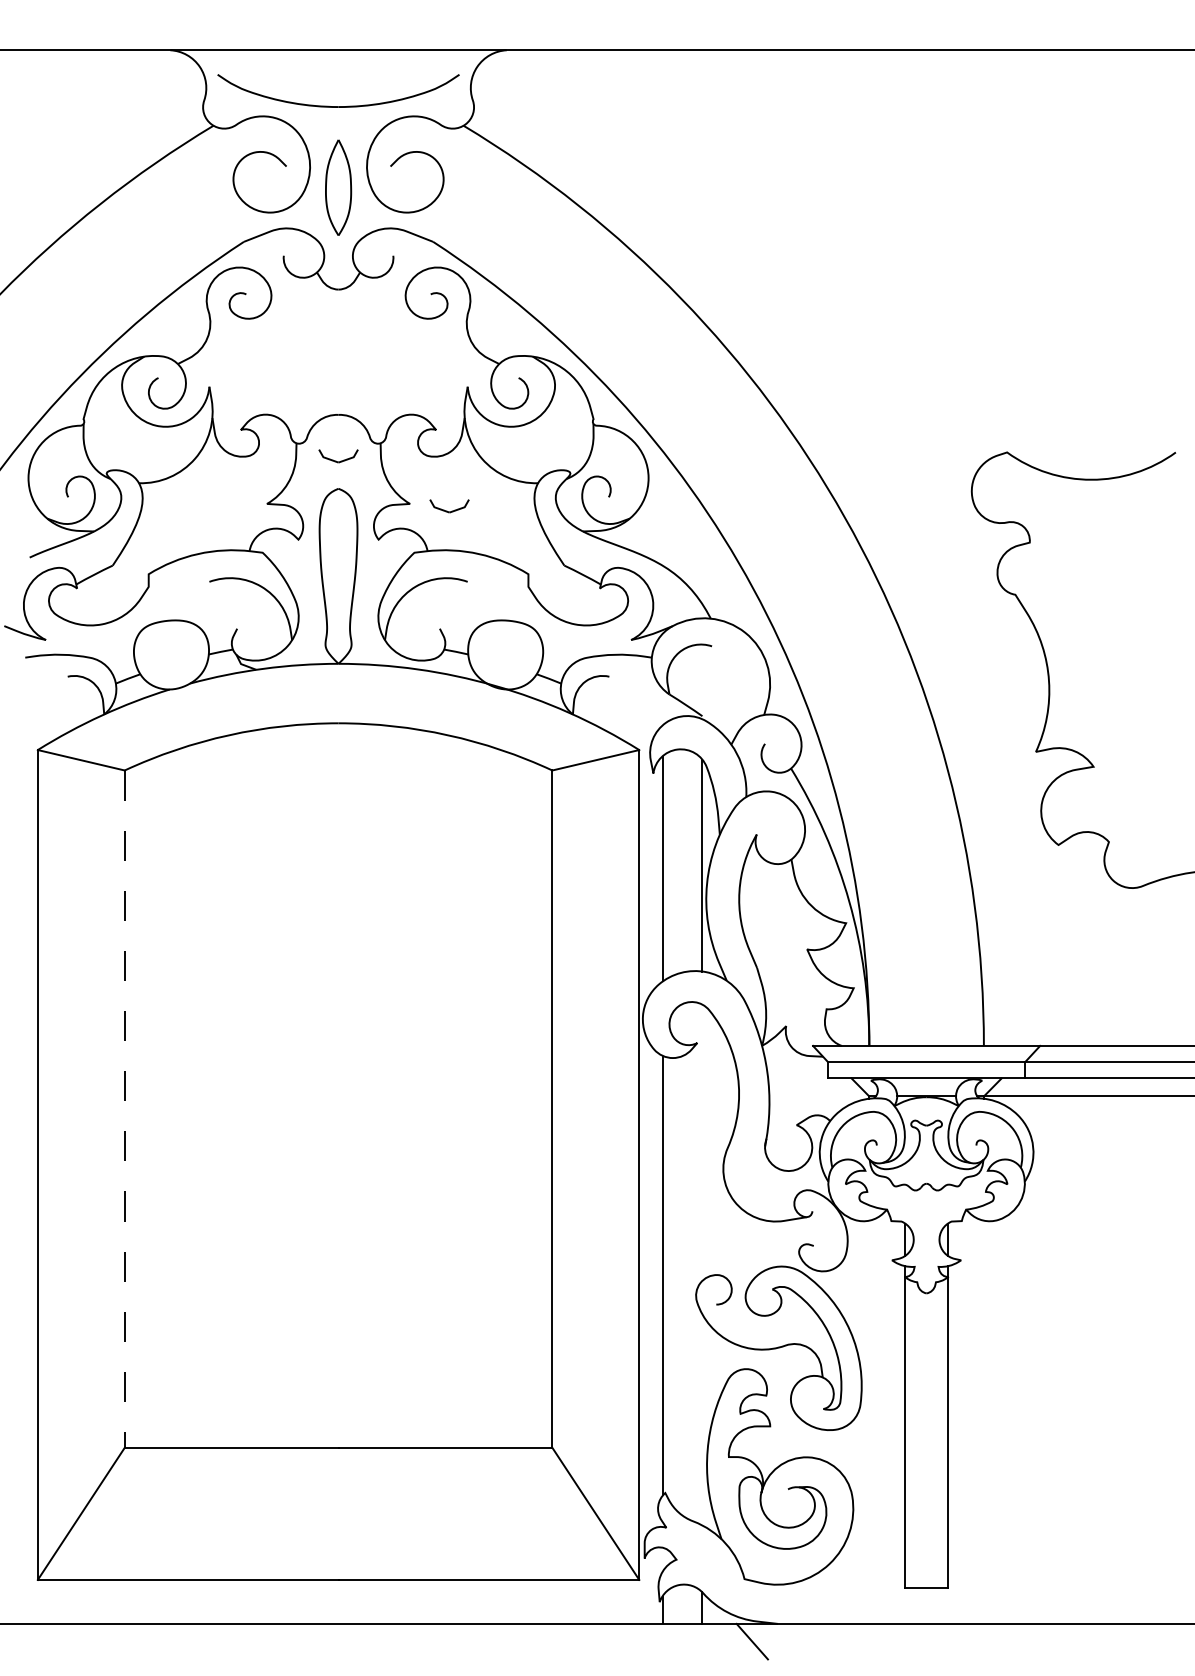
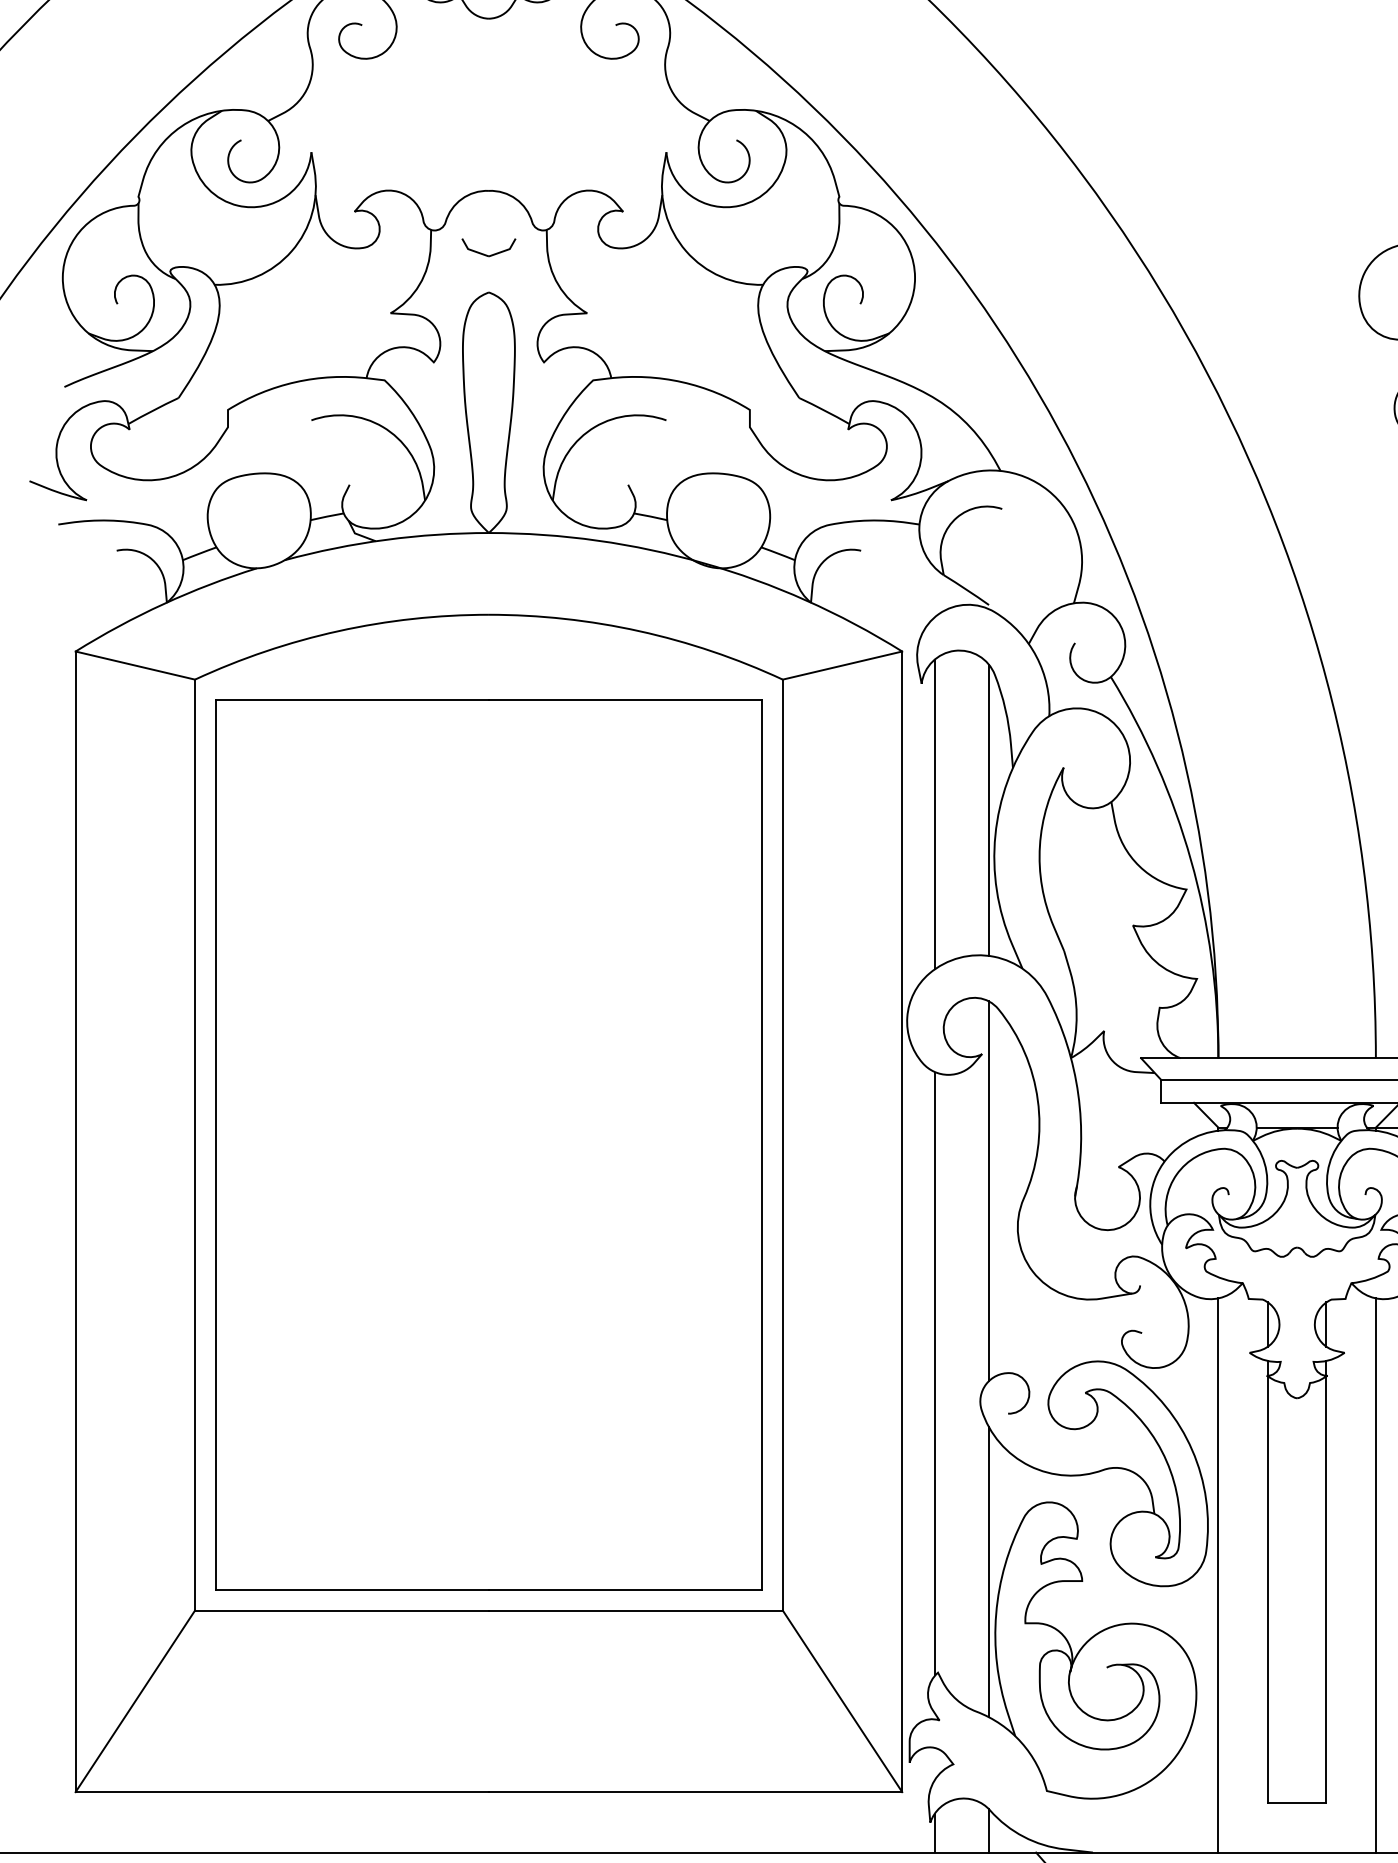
part: (449, 506) -> (641, 316), removed
line: (124, 1109) -> (194, 1145), dashed -> solid
part: (338, 1109) -> (488, 1145), added
line: (702, 1142) -> (989, 1190), added
line: (702, 1419) -> (989, 1571), added
line: (869, 1421) -> (1218, 1574), added
line: (983, 1421) -> (1375, 1574), added

